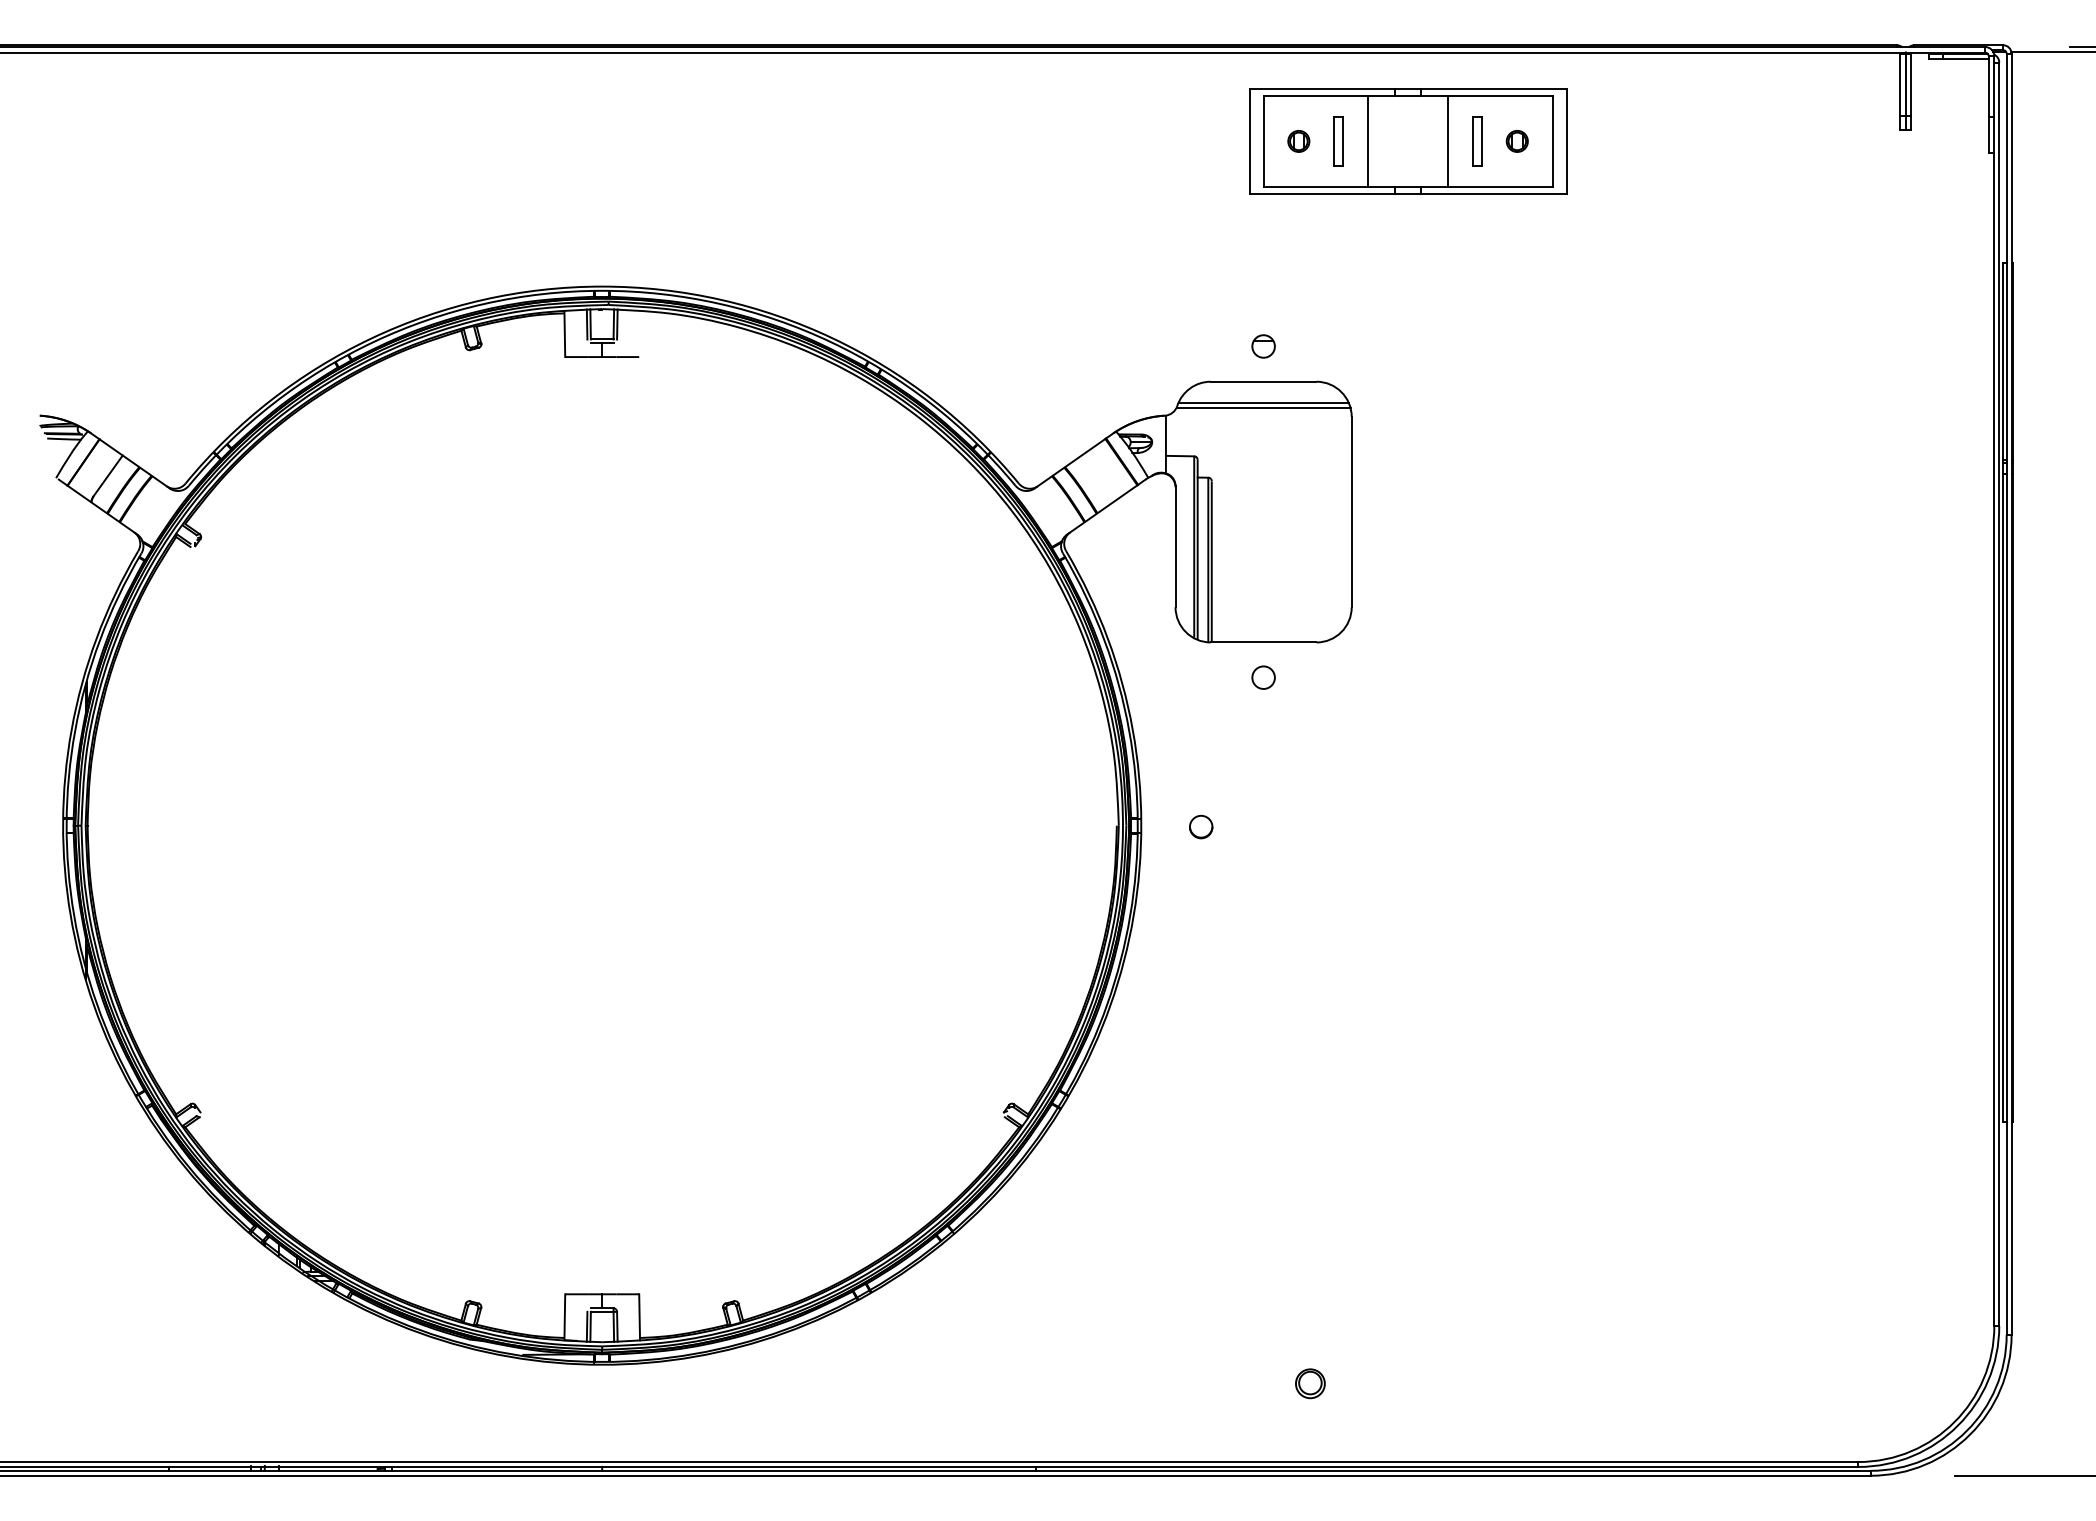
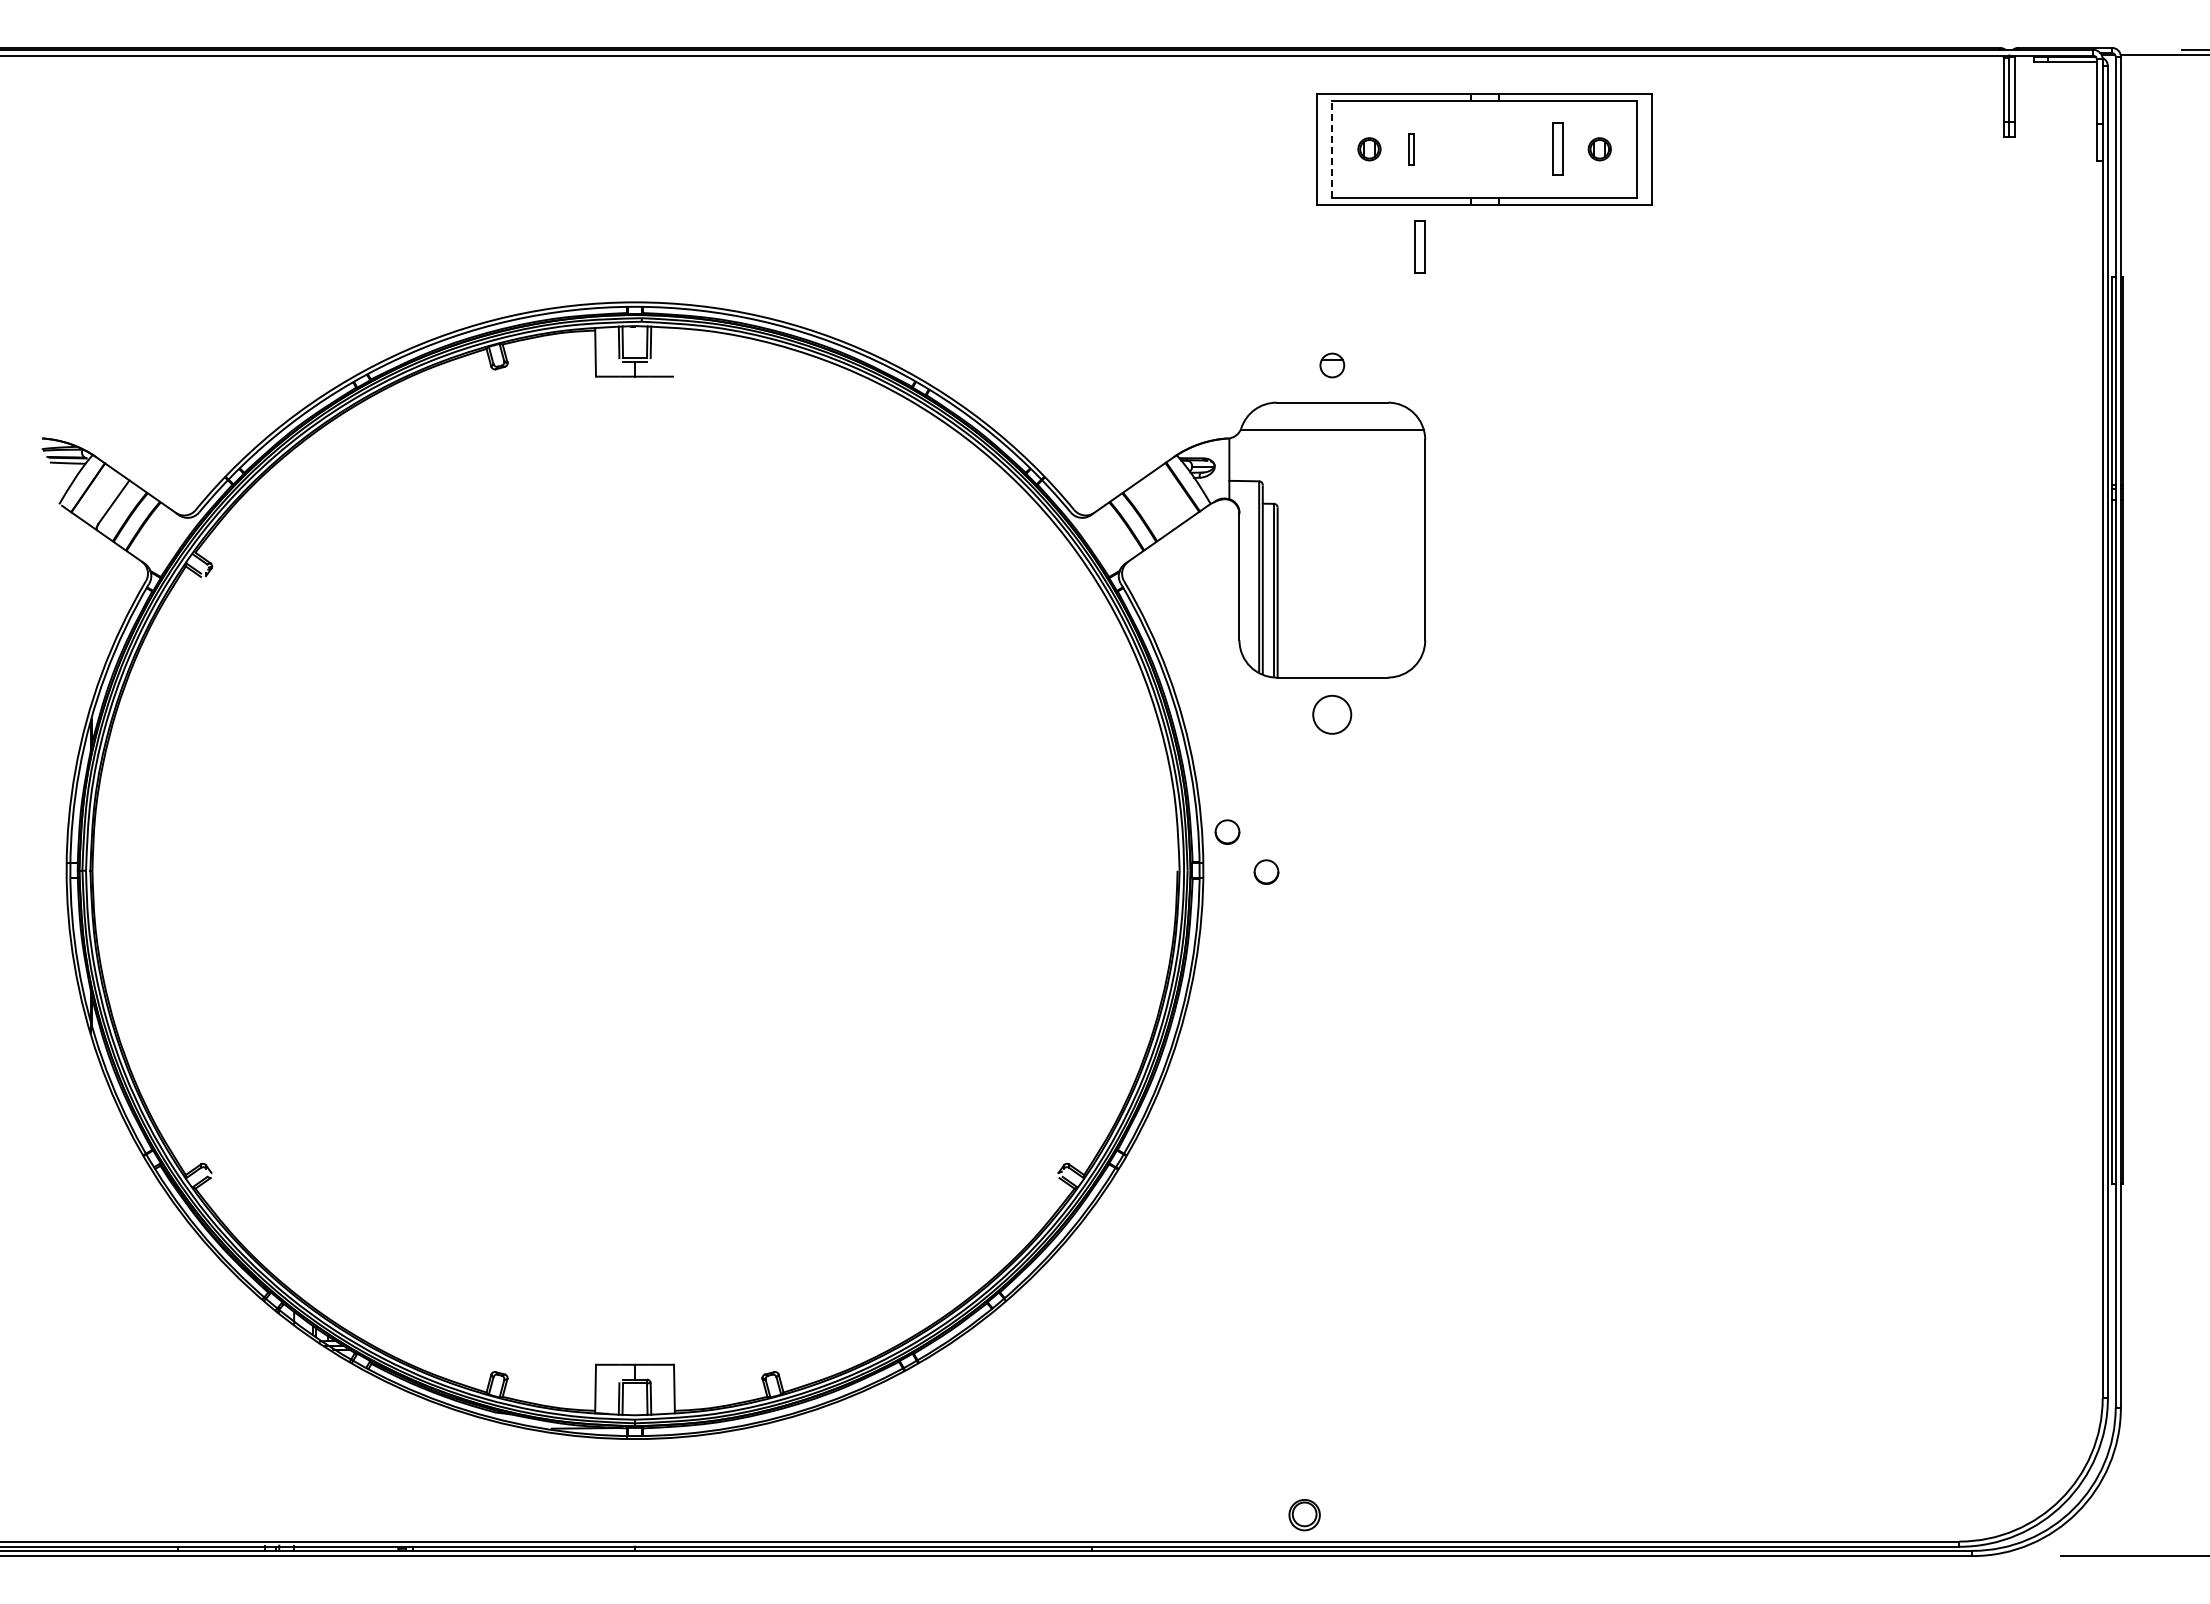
line: (1263, 140) -> (1332, 148), solid -> dashed
part: (1338, 140) -> (1411, 148), size x0.6
line: (1368, 141) -> (1442, 149), removed
line: (1447, 141) -> (1526, 149), removed
part: (1346, 233) -> (1419, 246), added
line: (1263, 402) -> (1332, 424), removed
circle: (1263, 677) -> (1332, 714), size x1.6
part: (1164, 788) -> (1227, 831), added
part: (1310, 1384) -> (1304, 1515), moved

